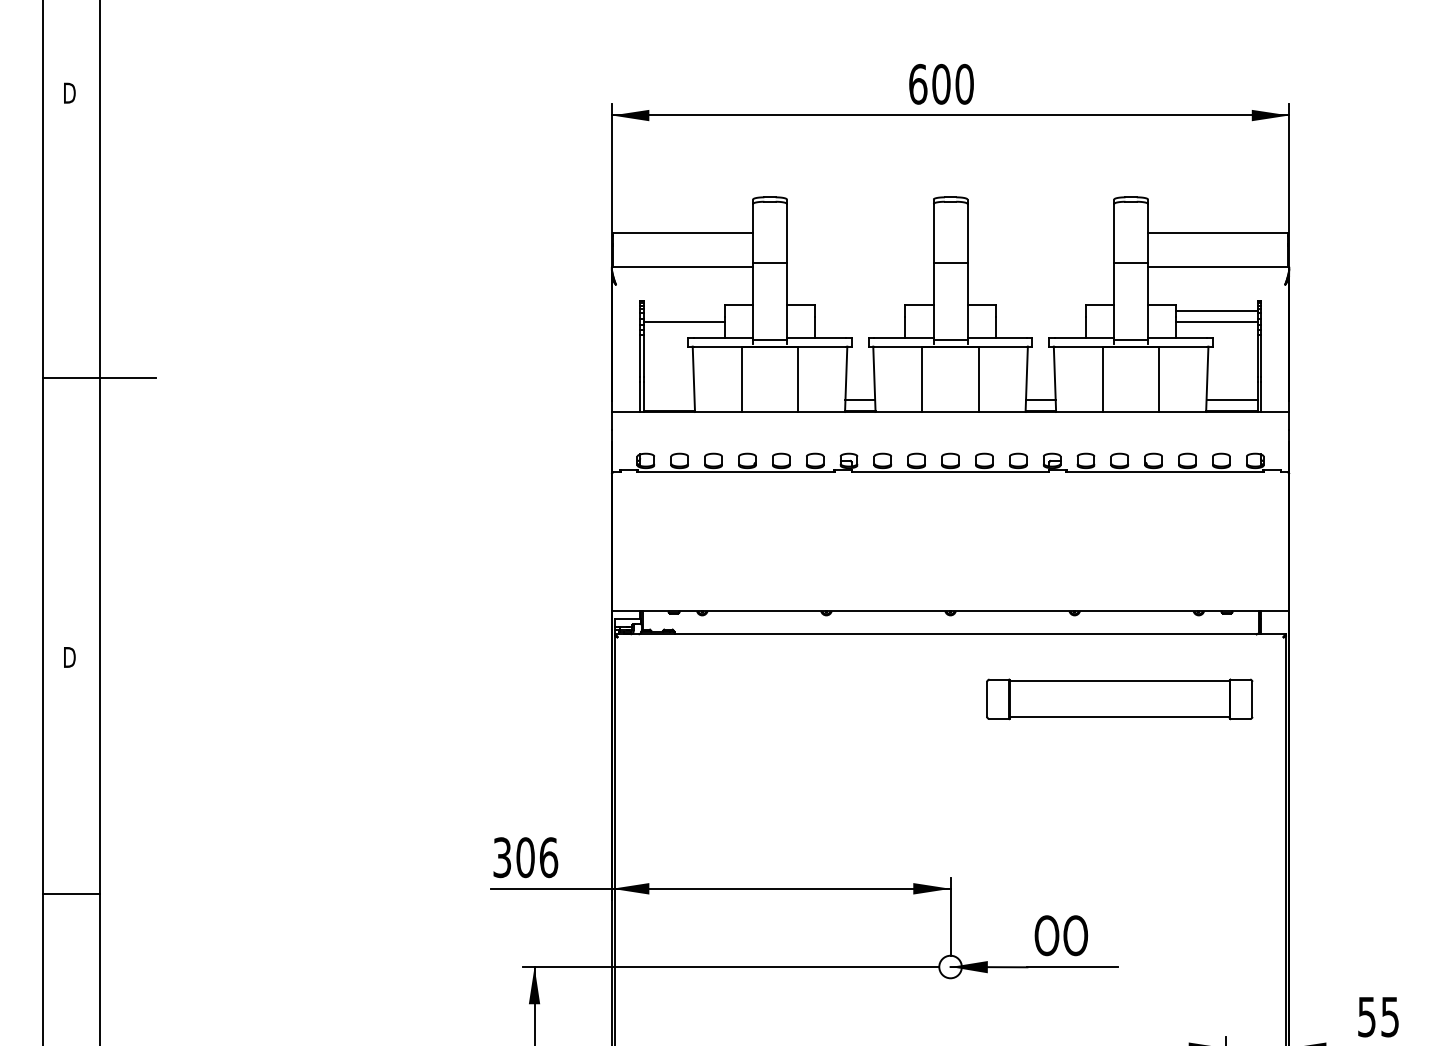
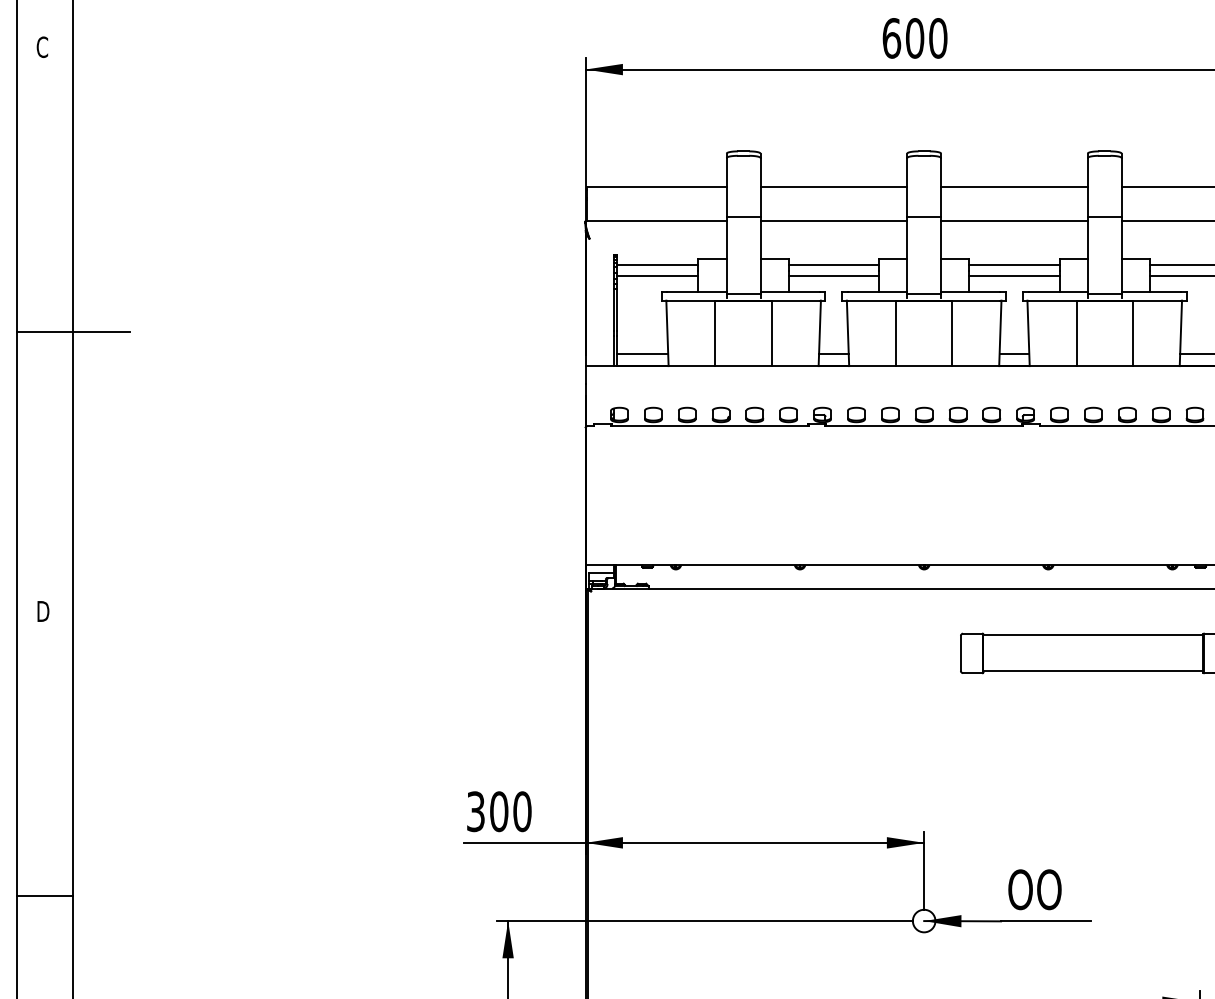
text: (69, 92) -> (43, 46), D -> C
line: (859, 233) -> (833, 187), added
line: (1040, 233) -> (1014, 187), added
line: (859, 267) -> (833, 221), added
line: (1040, 267) -> (1014, 221), added
line: (683, 311) -> (657, 265), added
line: (860, 311) -> (834, 265), added
line: (1040, 311) -> (1014, 265), added
line: (860, 322) -> (834, 276), added
line: (1040, 322) -> (1014, 276), added
line: (668, 400) -> (642, 354), added
text: (548, 857) -> (522, 811), 306 -> 300
line: (71, 894) -> (45, 896), moved

